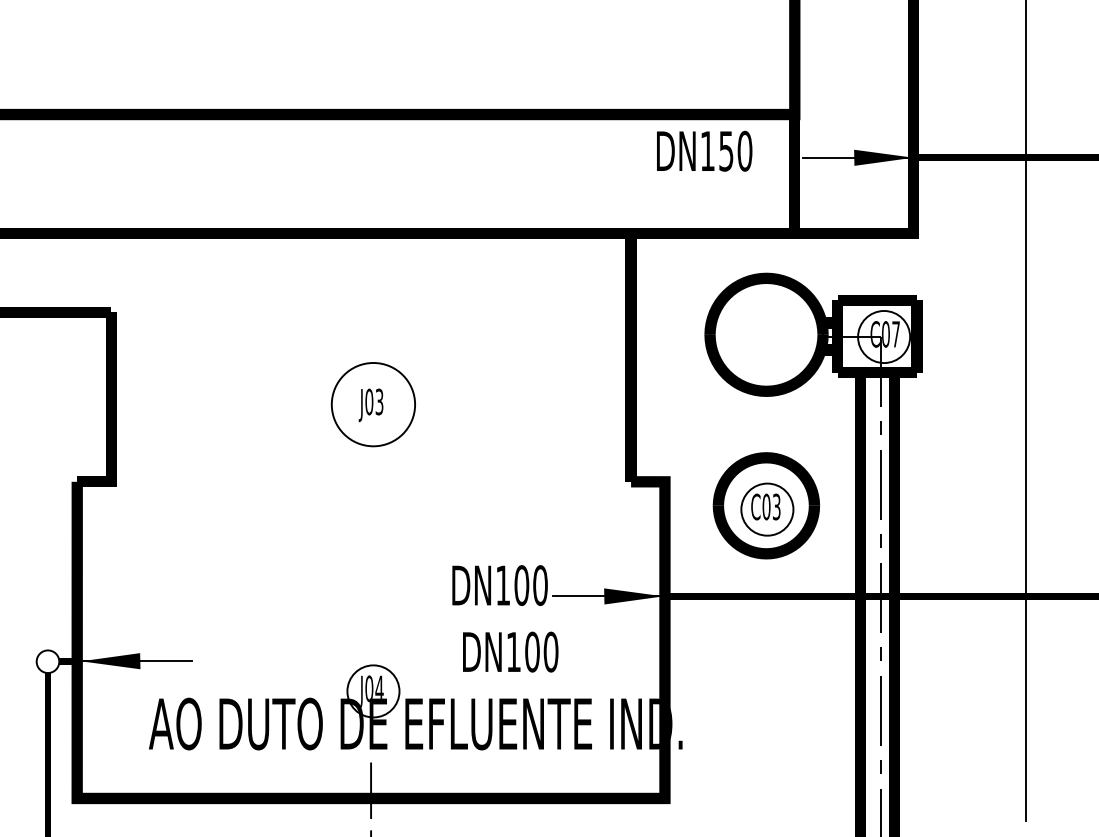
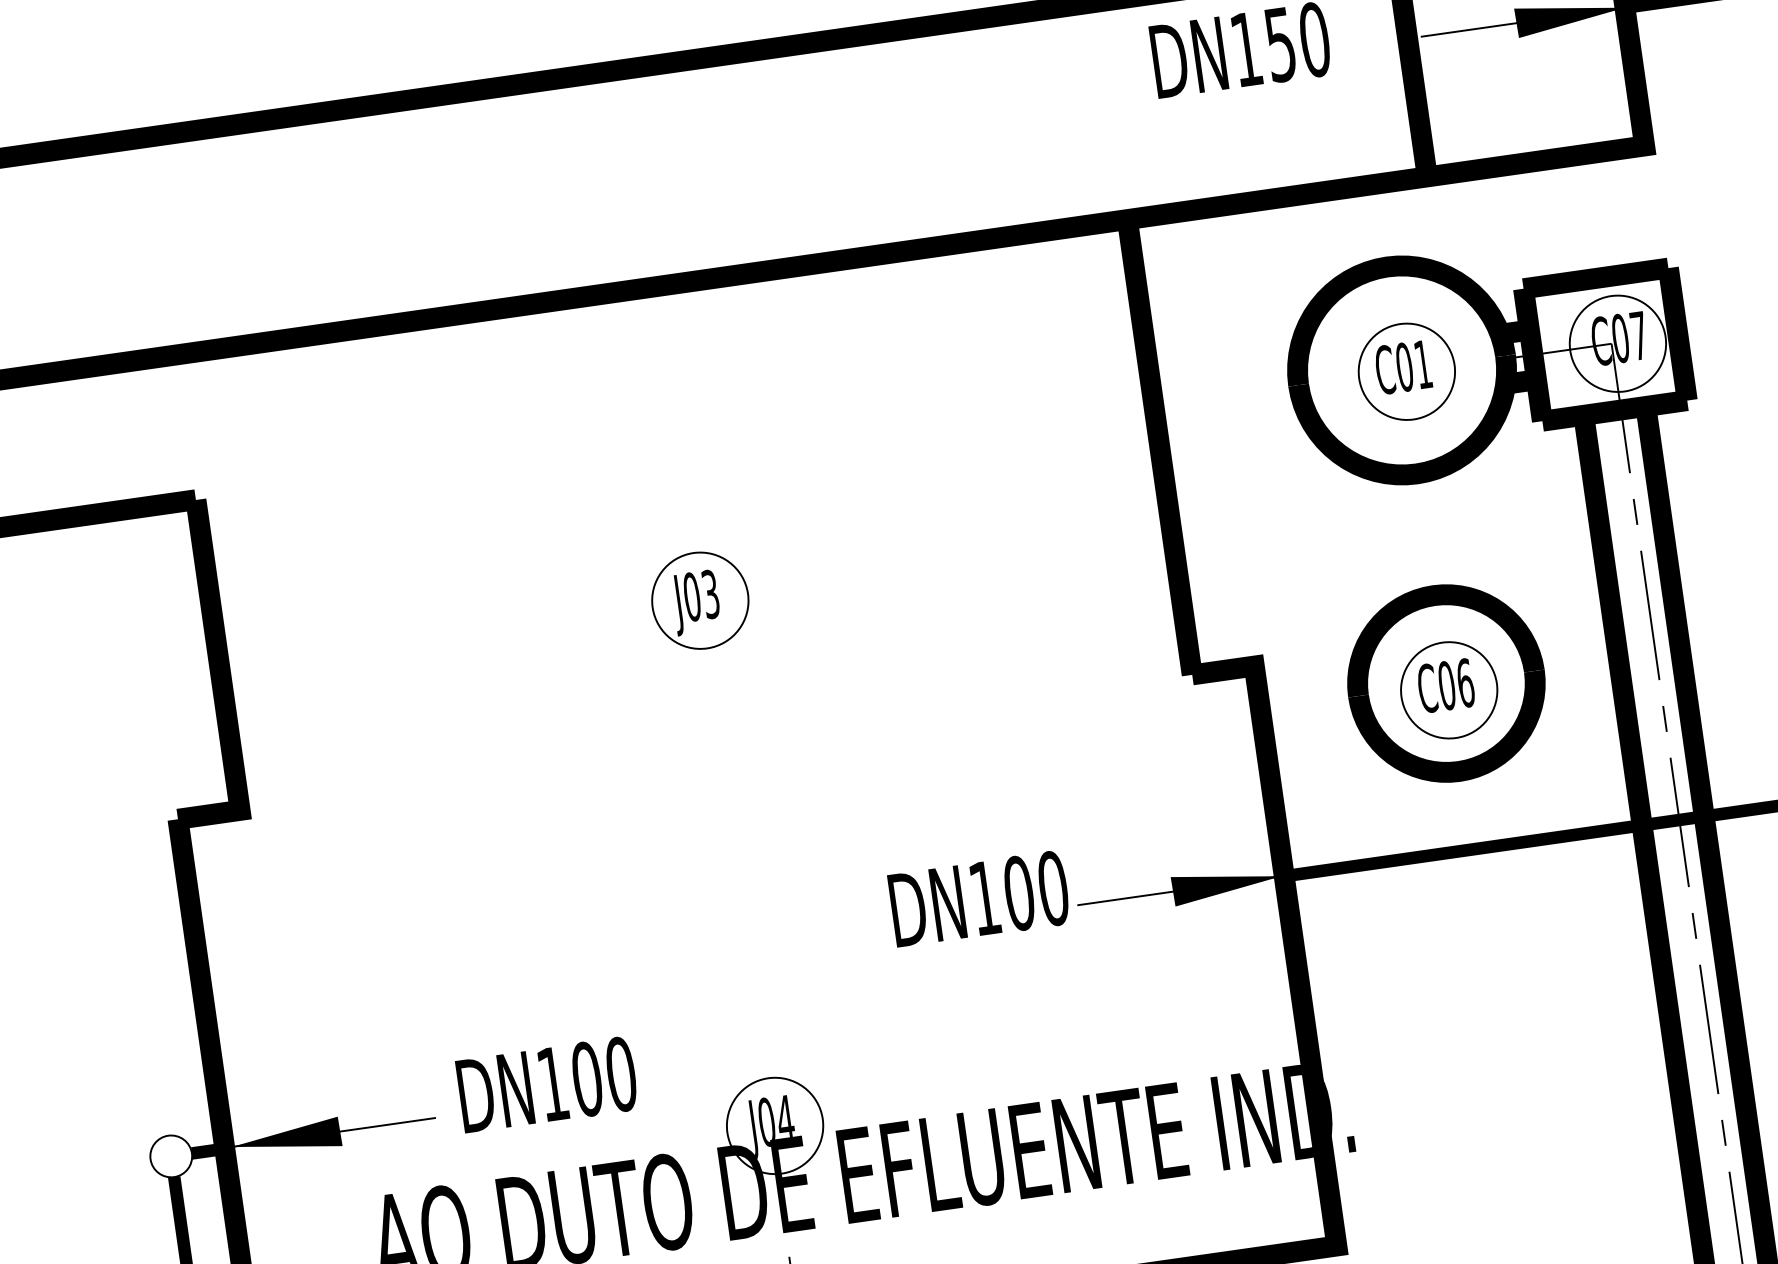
part: (768, 335) -> (1405, 371), added
circle: (373, 404) -> (700, 600), size x0.62
text: (776, 506) -> (1465, 682), C03 -> C06
text: (510, 651) -> (546, 1083), moved

